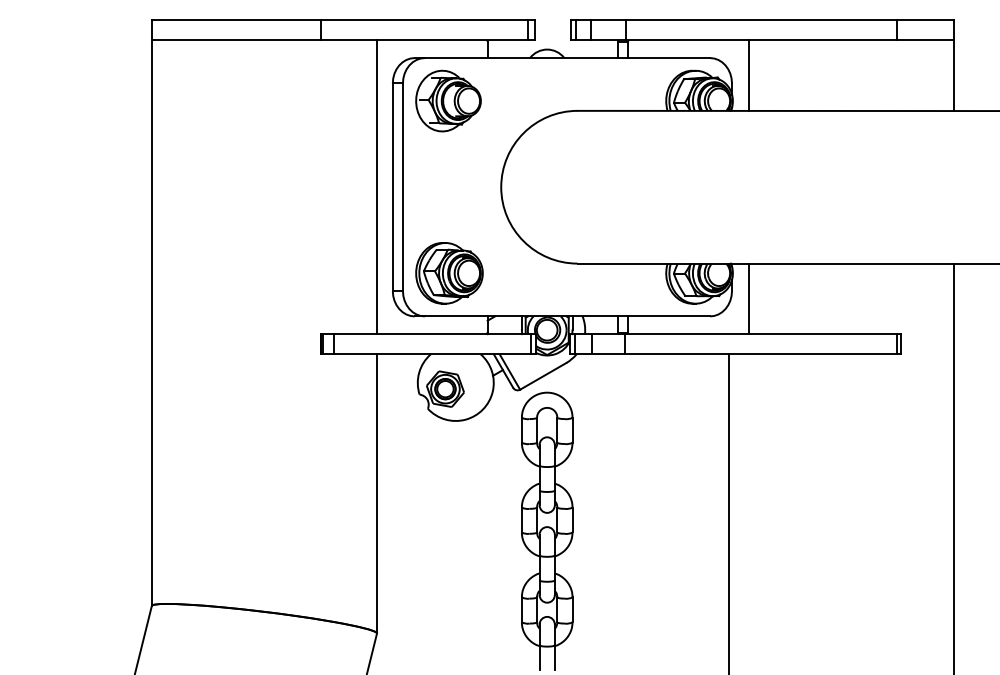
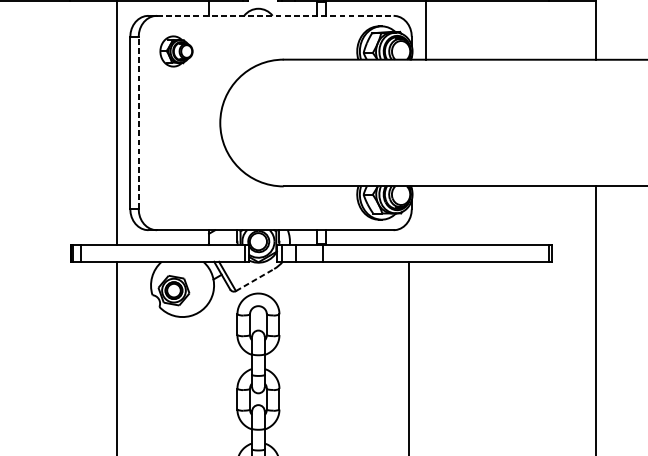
line: (567, 58) -> (275, 16), solid -> dashed
part: (448, 100) -> (176, 51), size x0.6
line: (402, 187) -> (138, 123), solid -> dashed
part: (449, 273) -> (177, 194), removed
line: (748, 298) -> (425, 215), removed
line: (543, 376) -> (255, 280), solid -> dashed

